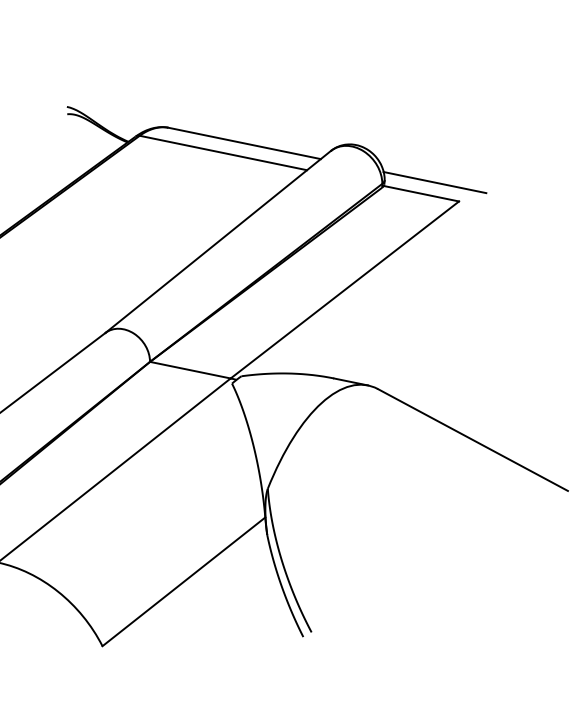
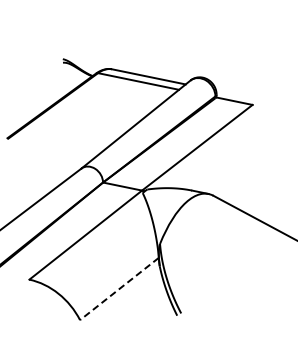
line: (434, 181) -> (240, 95), removed
line: (184, 582) -> (119, 289), solid -> dashed

